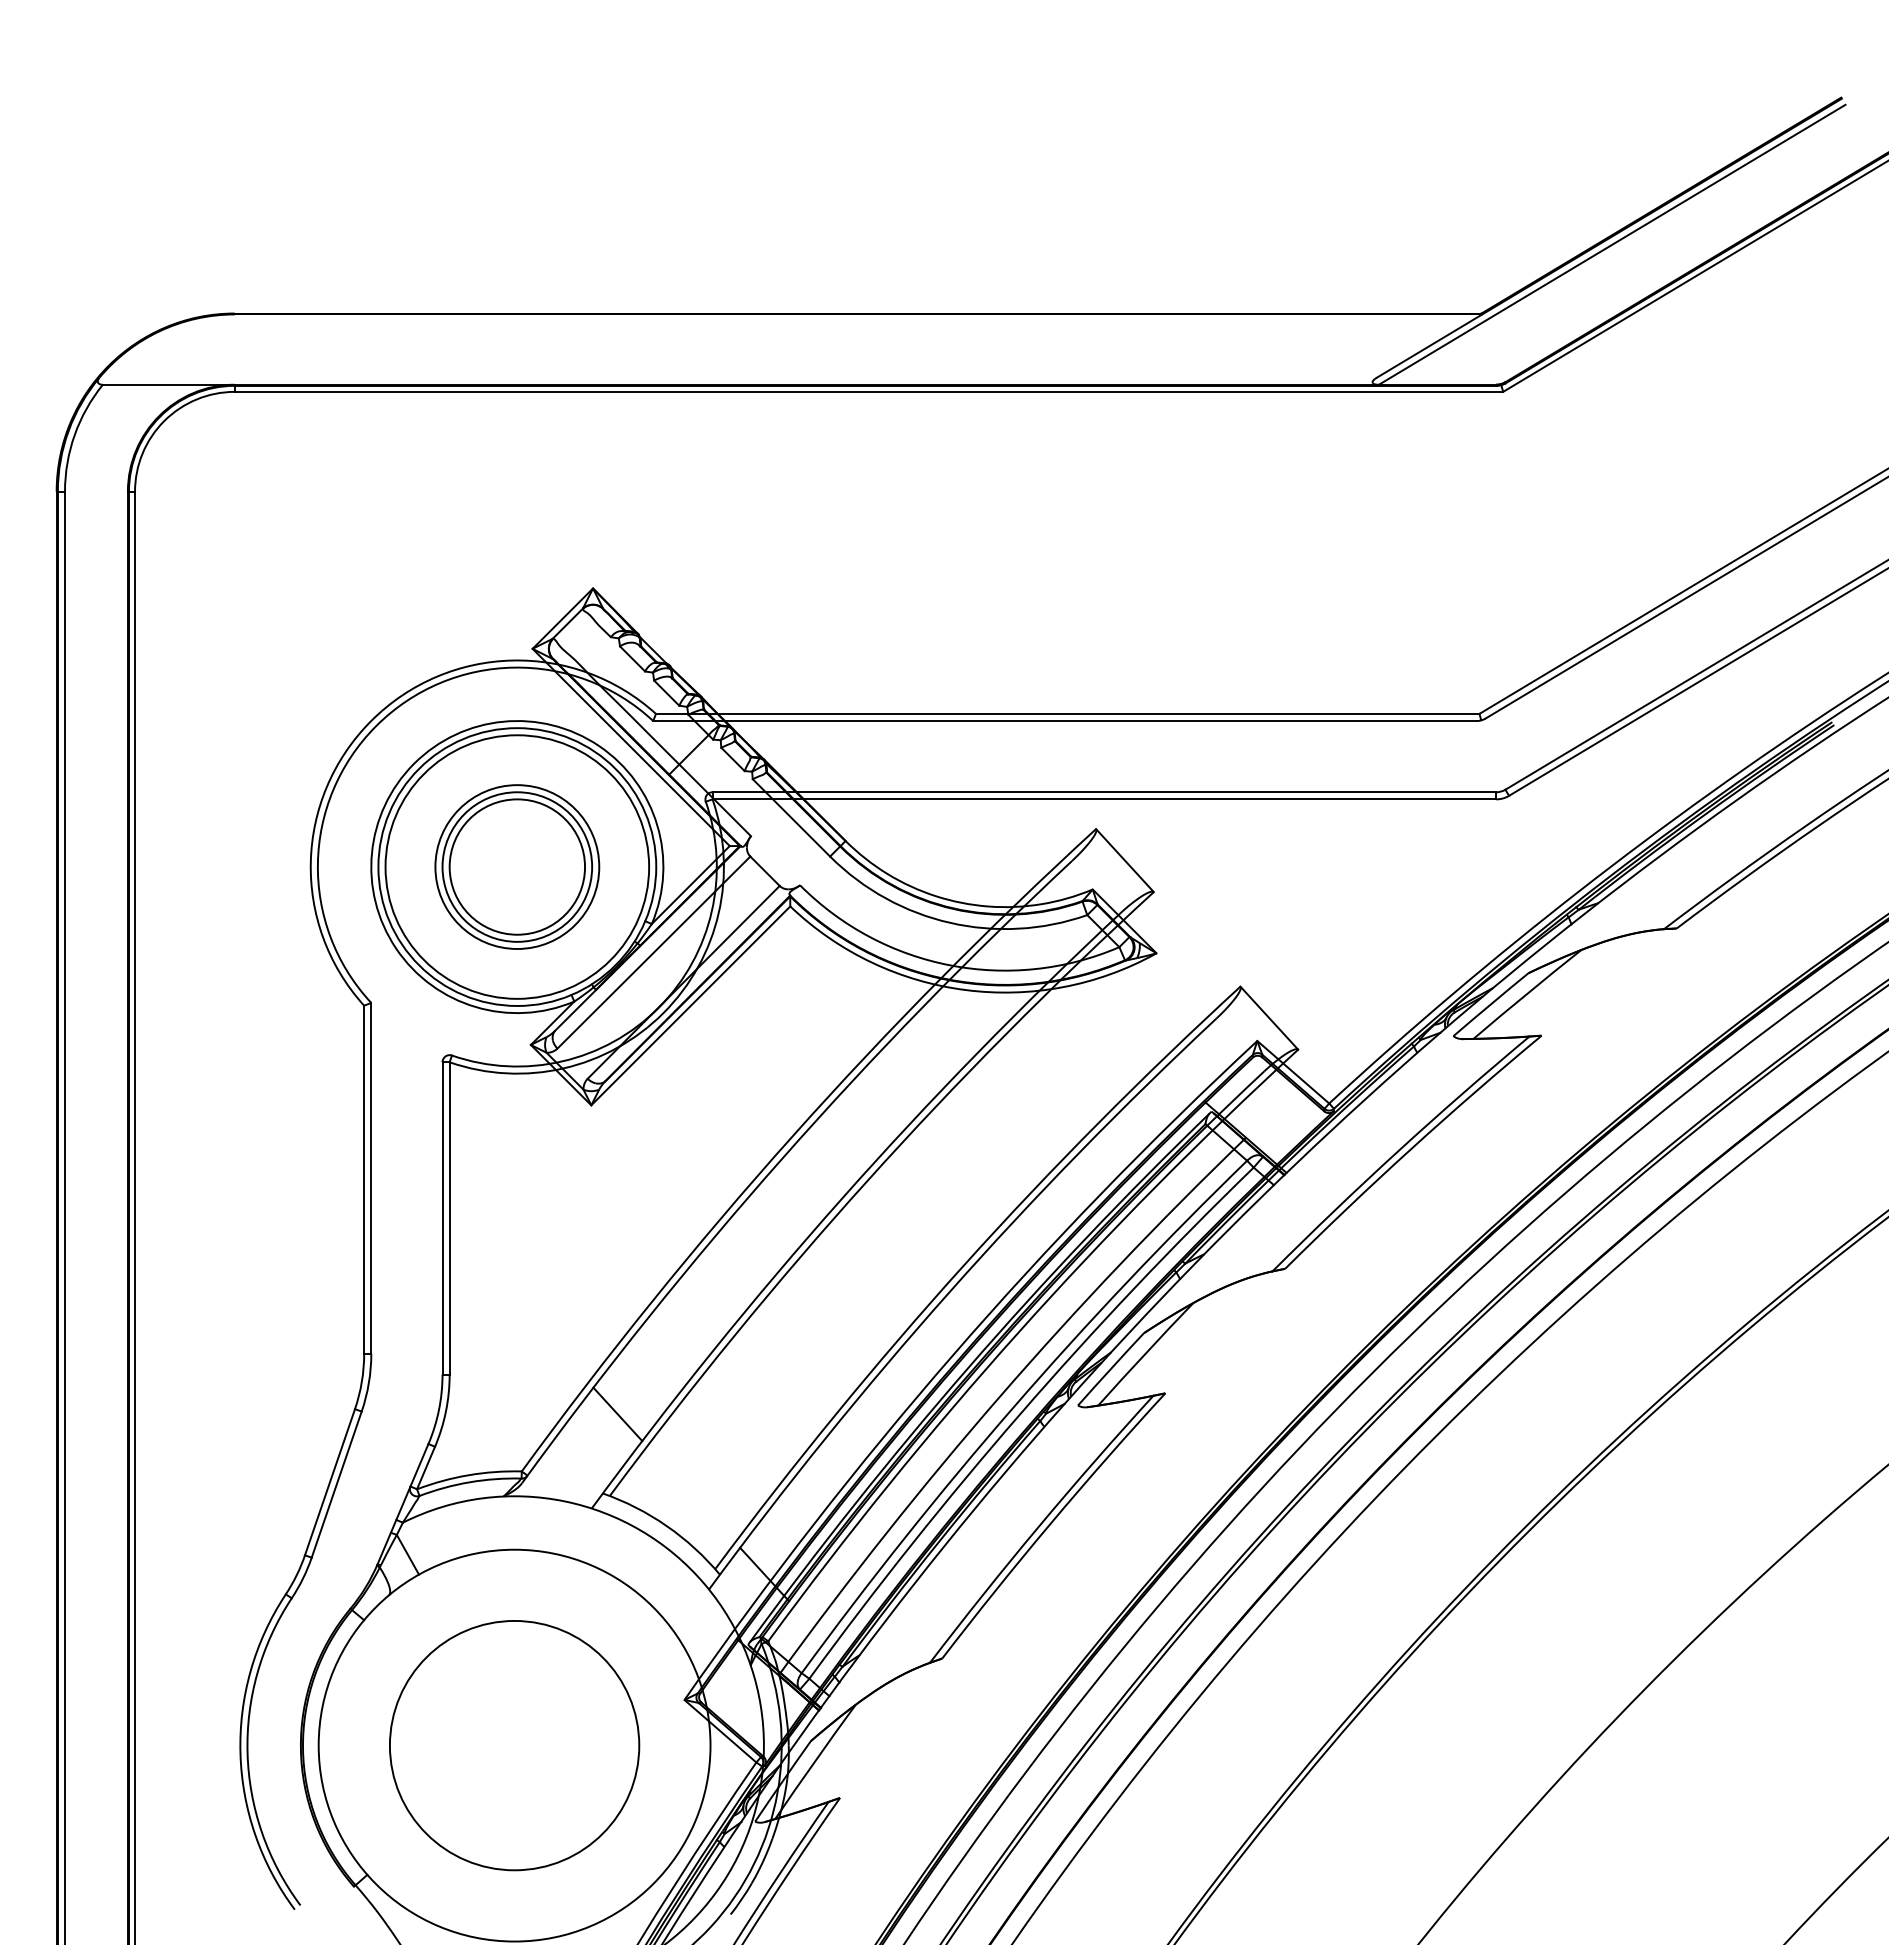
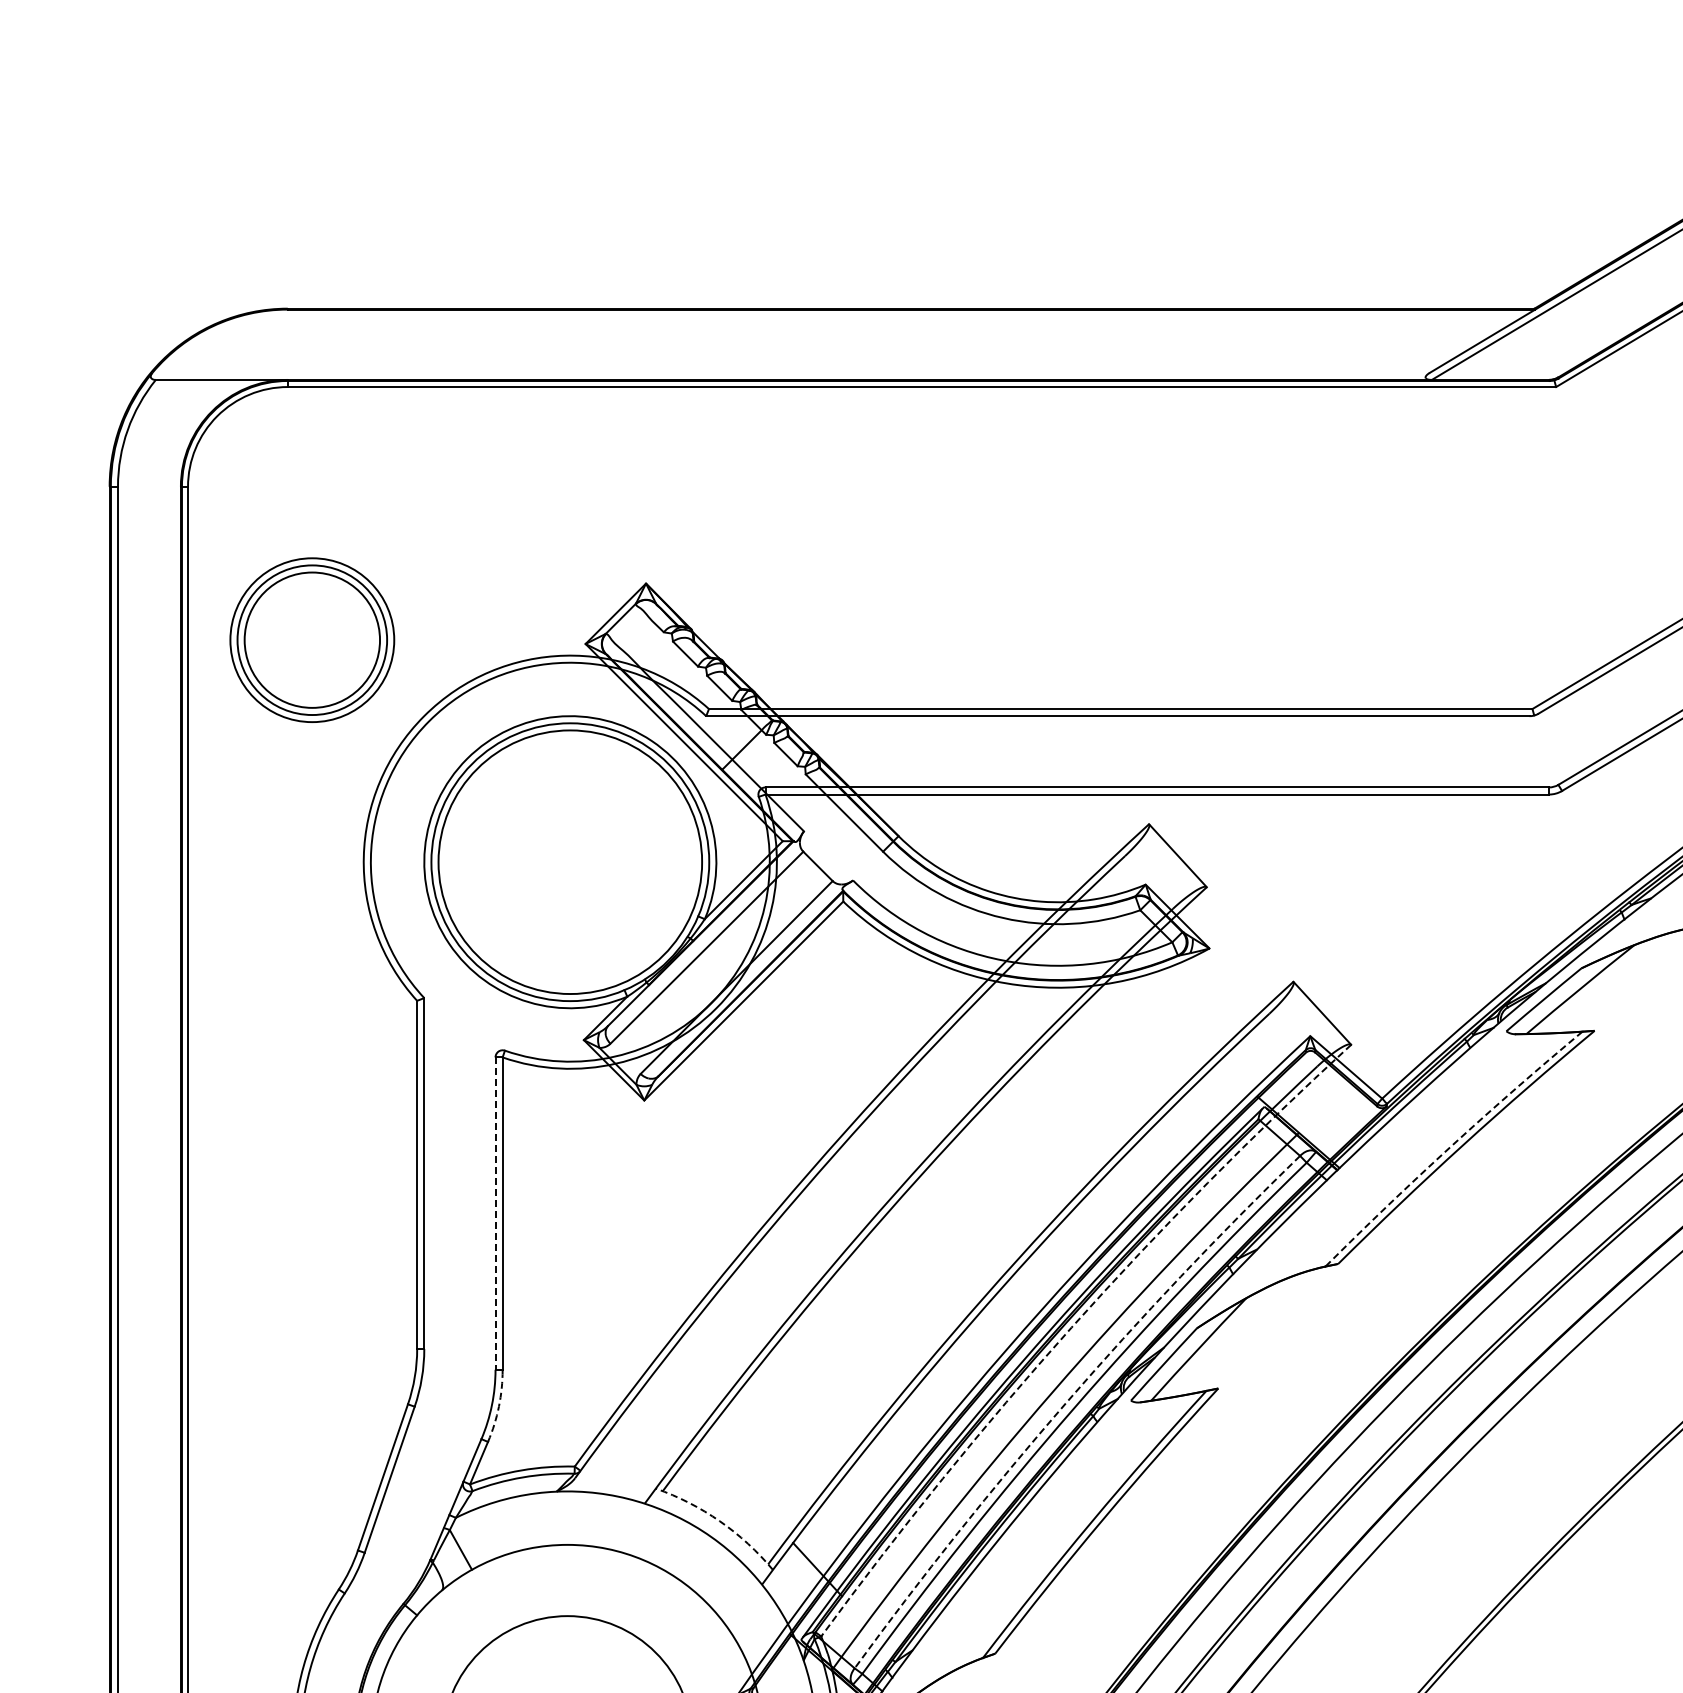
part: (517, 866) -> (312, 639), moved
arc: (1398, 1151) -> (1451, 1146), solid -> dashed
line: (442, 1218) -> (495, 1213), solid -> dashed
arc: (1018, 1332) -> (1071, 1327), solid -> dashed
arc: (1013, 1407) -> (1066, 1402), solid -> dashed
arc: (445, 1411) -> (498, 1406), solid -> dashed
line: (617, 1414) -> (670, 1409), removed
arc: (666, 1526) -> (719, 1521), solid -> dashed

